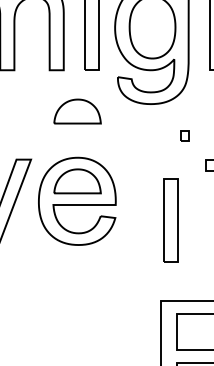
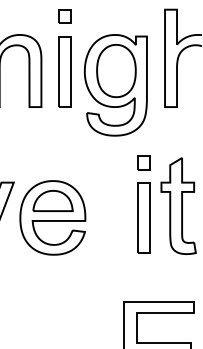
part: (76, 110) -> (52, 141), removed
part: (184, 135) -> (143, 162), size x1.67
part: (170, 219) -> (143, 217), moved

